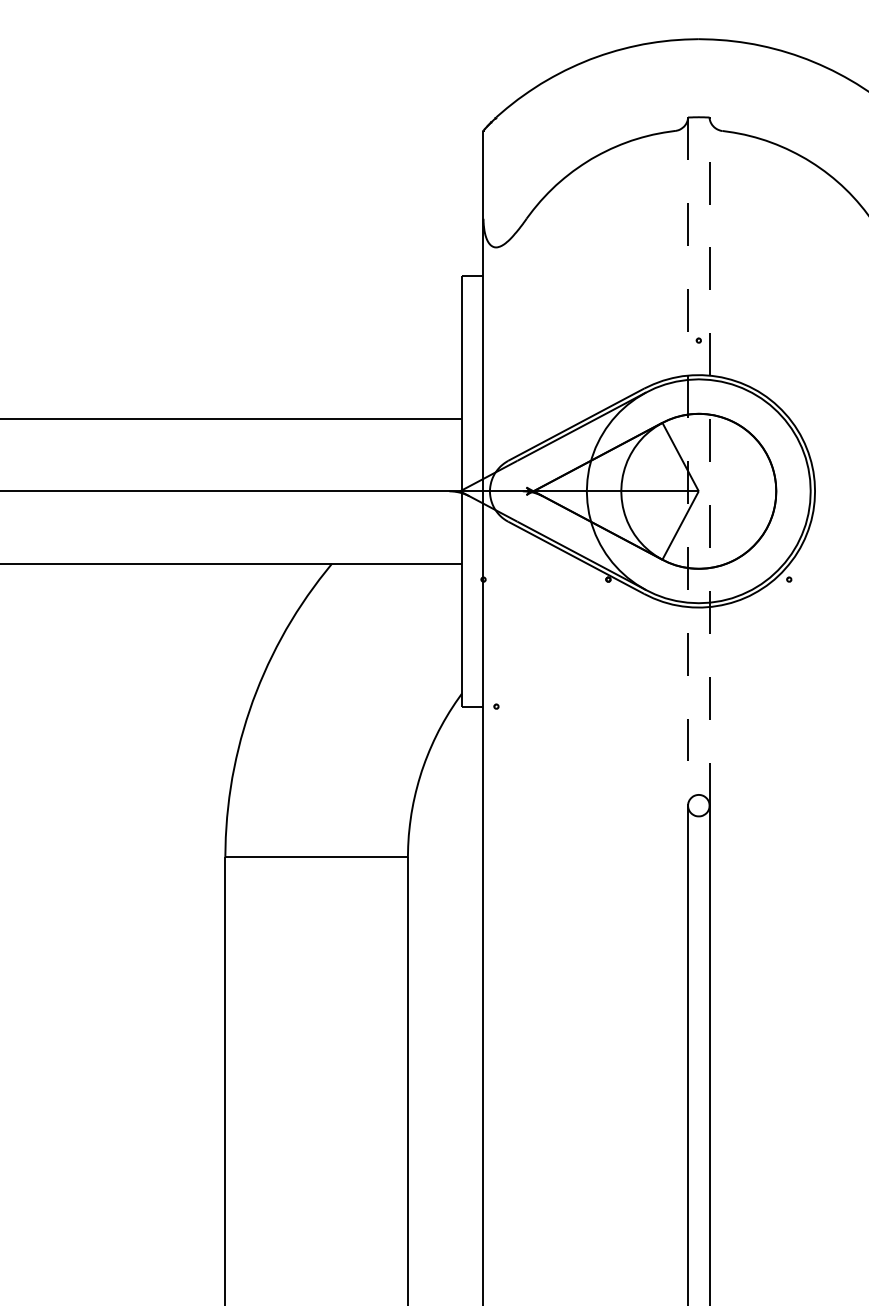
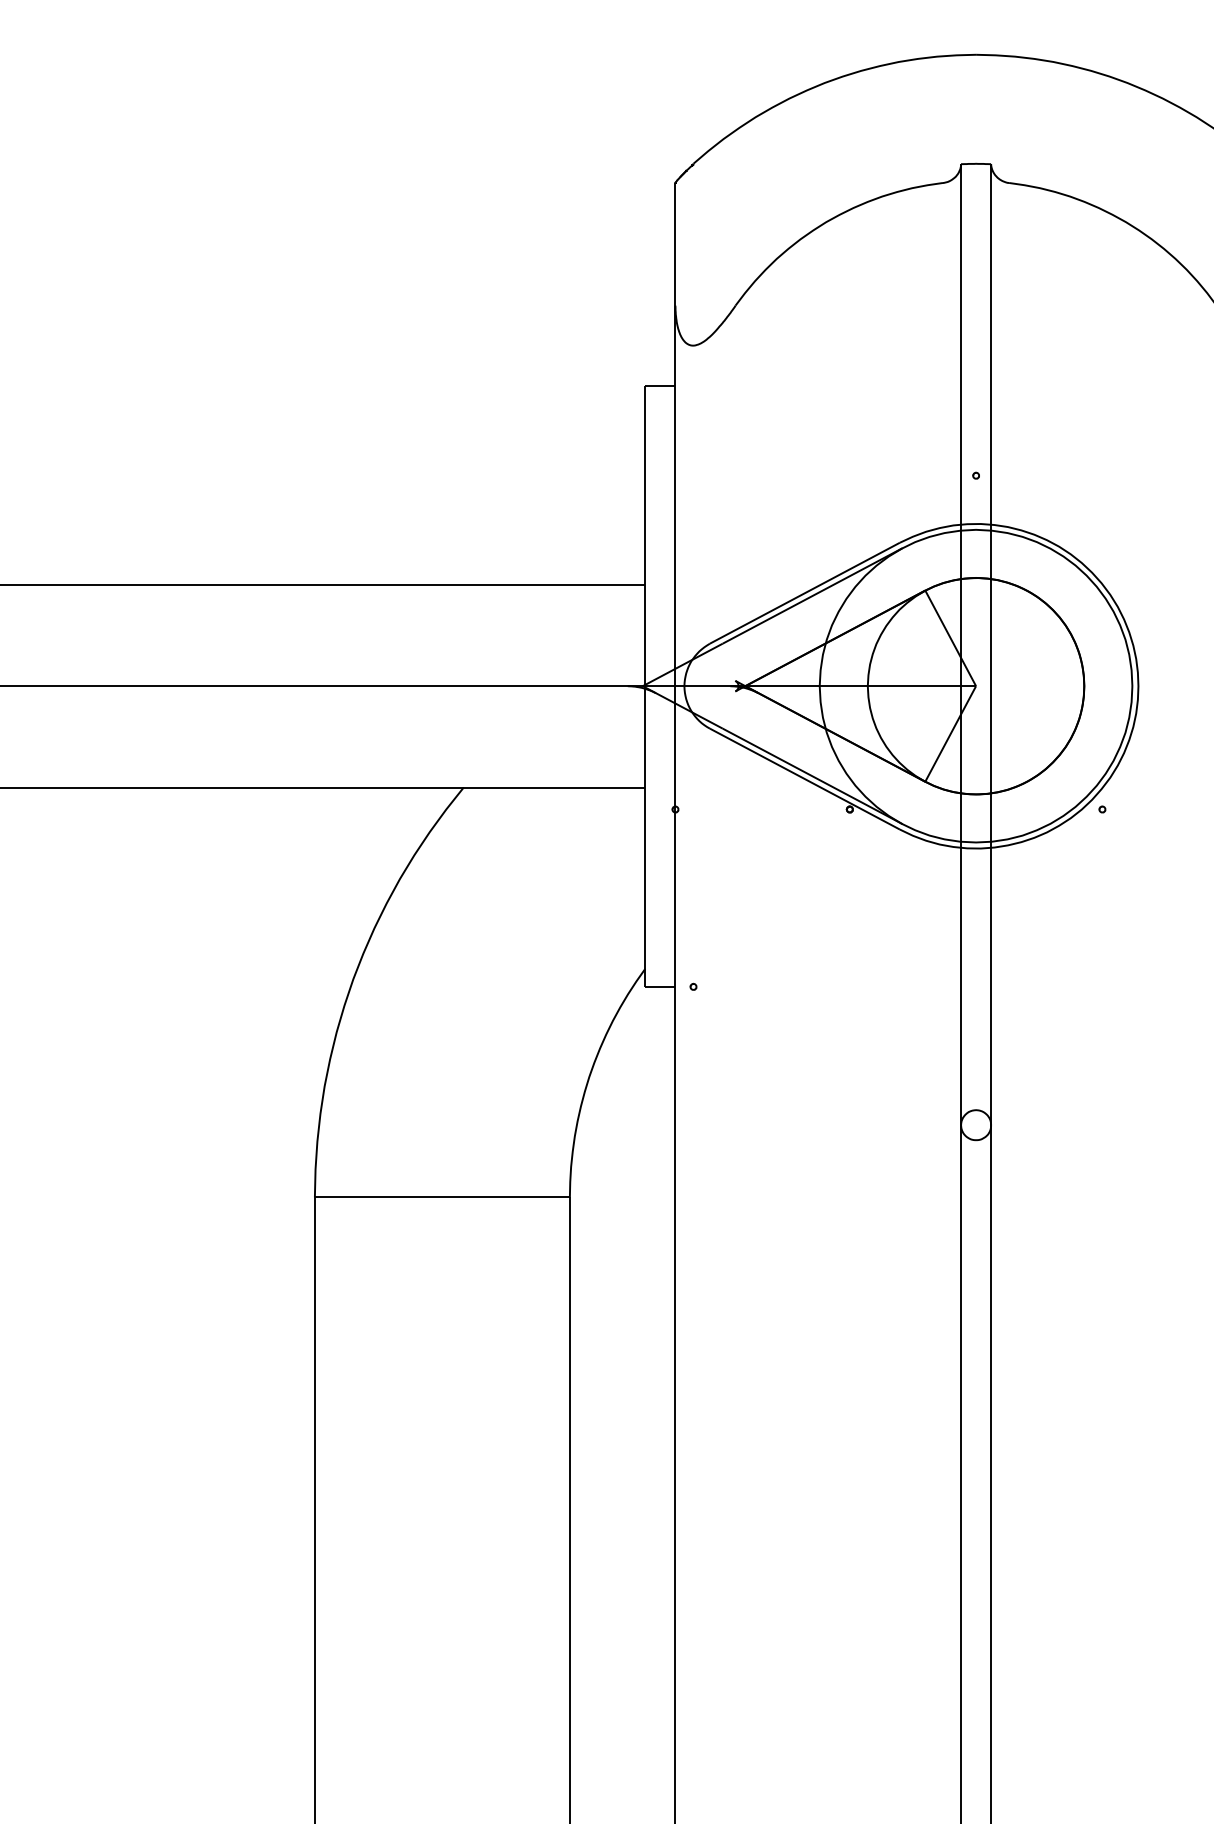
line: (709, 461) -> (991, 644), dashed -> solid
line: (688, 462) -> (961, 645), dashed -> solid

